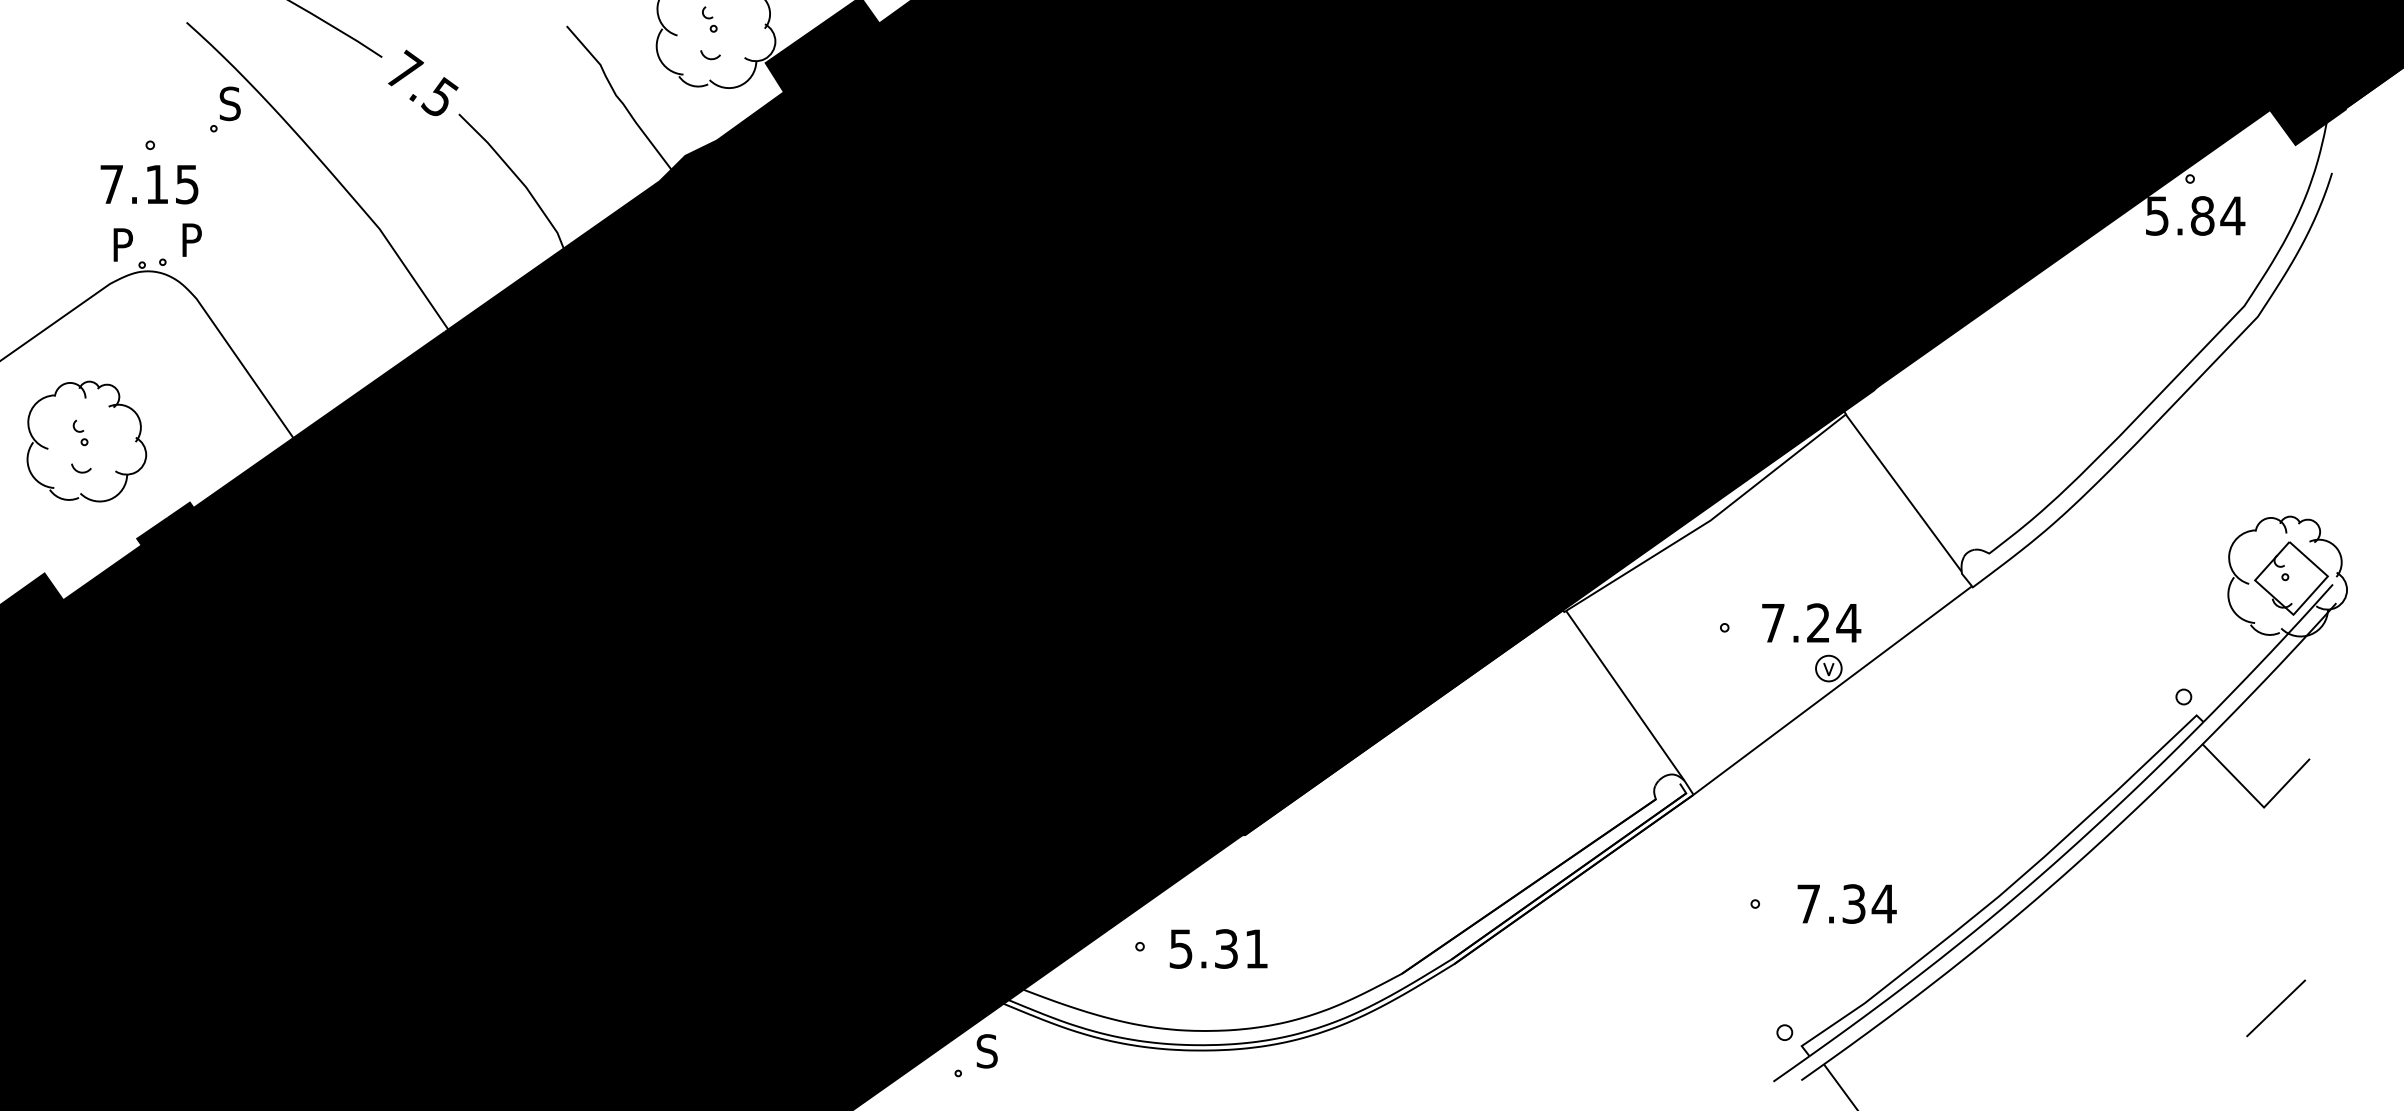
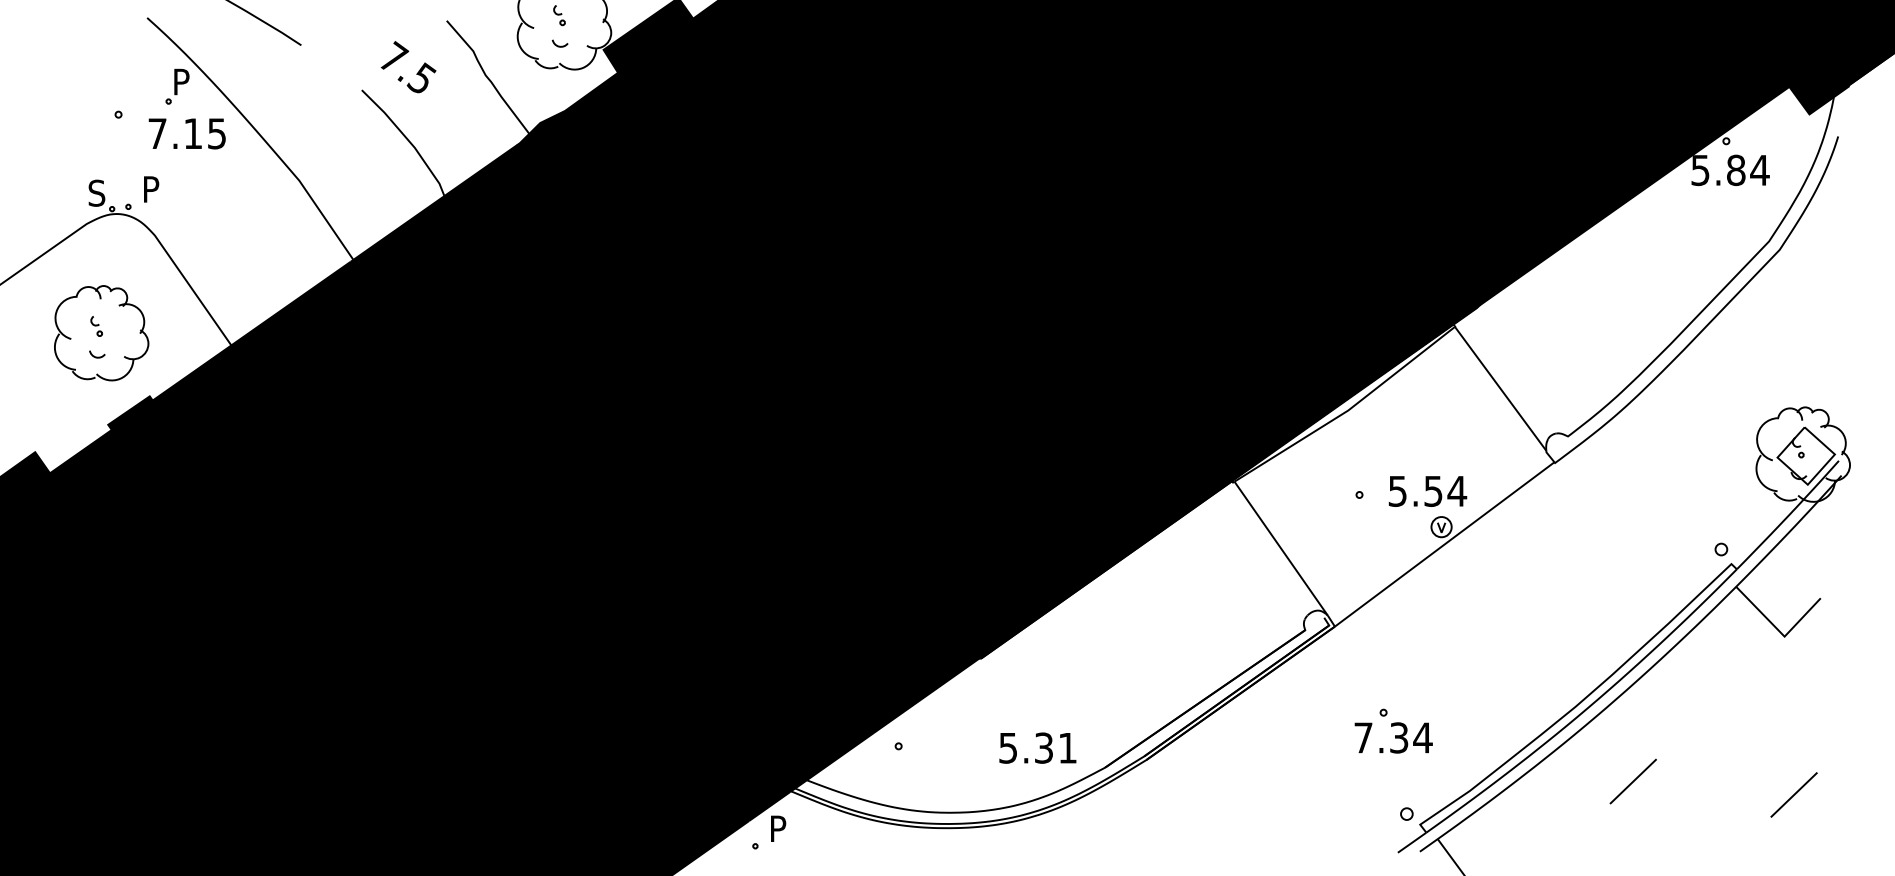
text: (423, 82) -> (408, 66), moved
text: (229, 103) -> (180, 81), S -> P
text: (149, 184) -> (187, 133), moved
text: (122, 244) -> (96, 192), P -> S
part: (86, 441) -> (101, 333), moved
text: (1795, 623) -> (1415, 491), 7.24 -> 5.54
text: (1846, 903) -> (1393, 737), moved
text: (1218, 948) -> (1037, 747), moved
line: (2072, 991) -> (1633, 781), added
text: (986, 1051) -> (777, 828), S -> P

